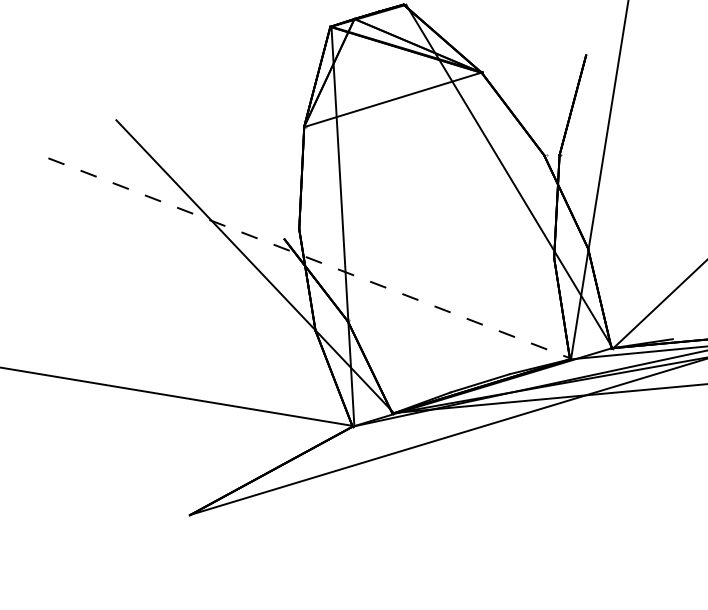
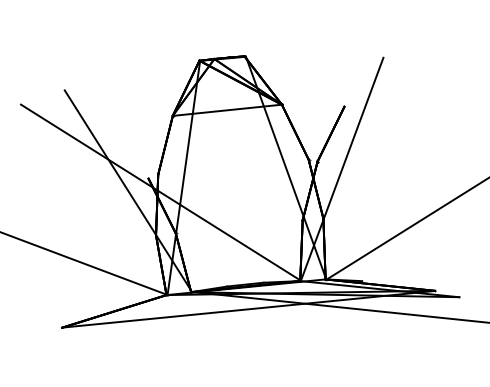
line: (310, 257) -> (161, 192), dashed -> solid

